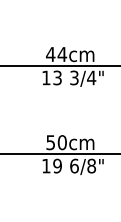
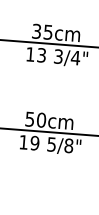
text: (56, 54) -> (42, 31), 44cm -> 35cm
text: (74, 165) -> (51, 143), 6/8" -> 5/8"

